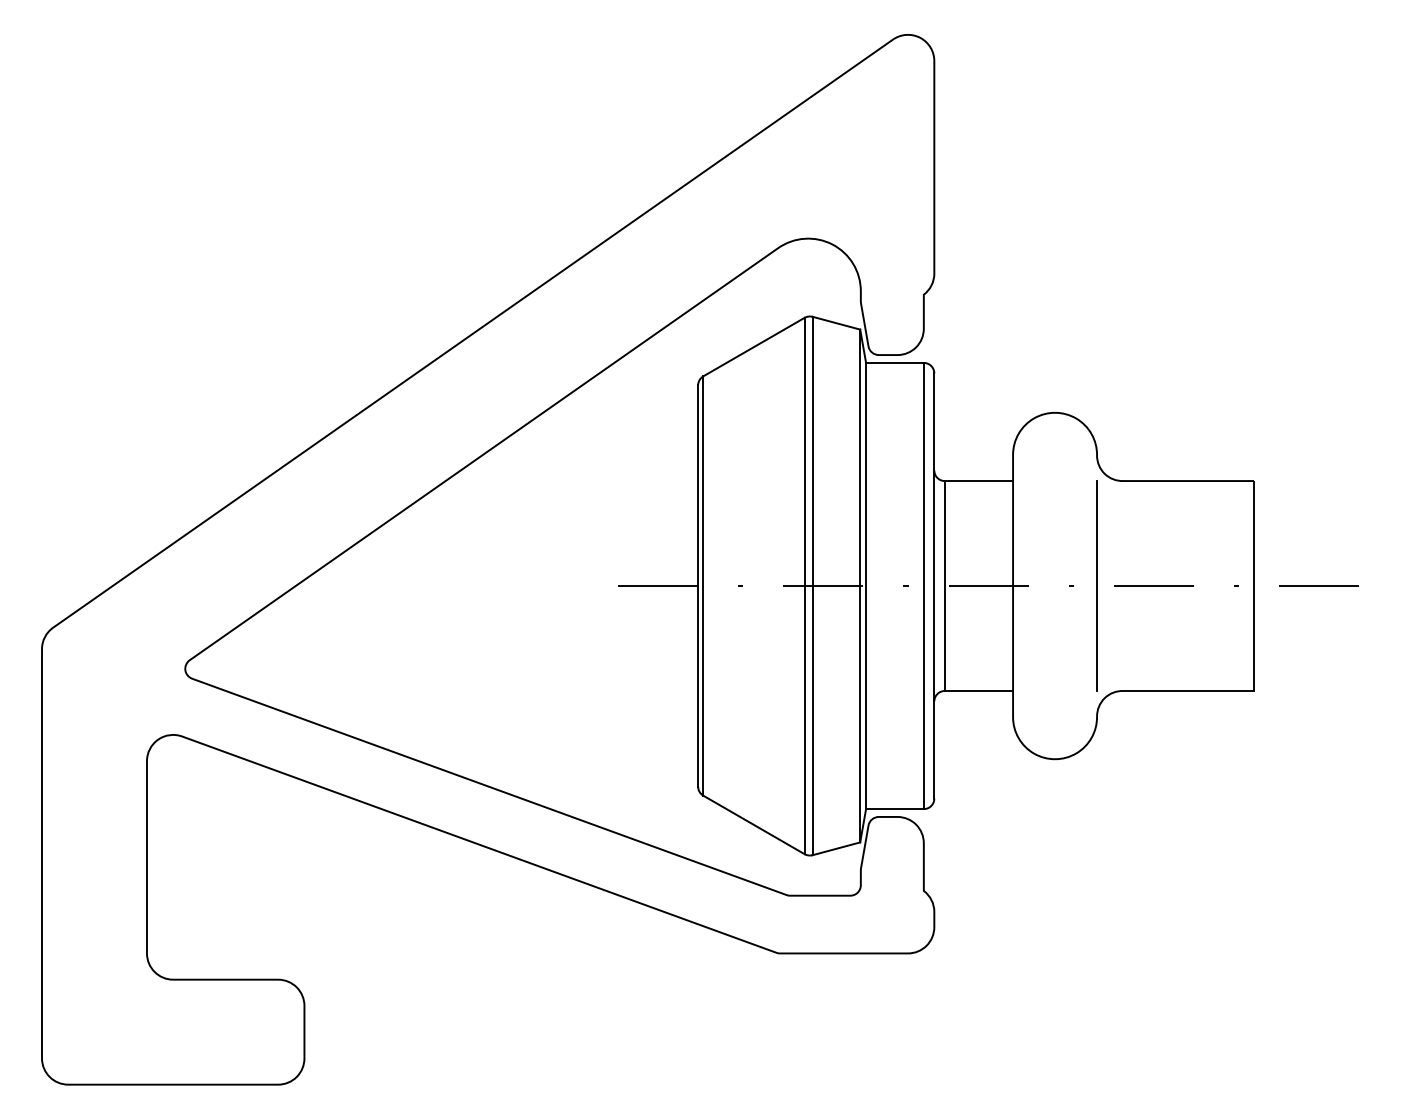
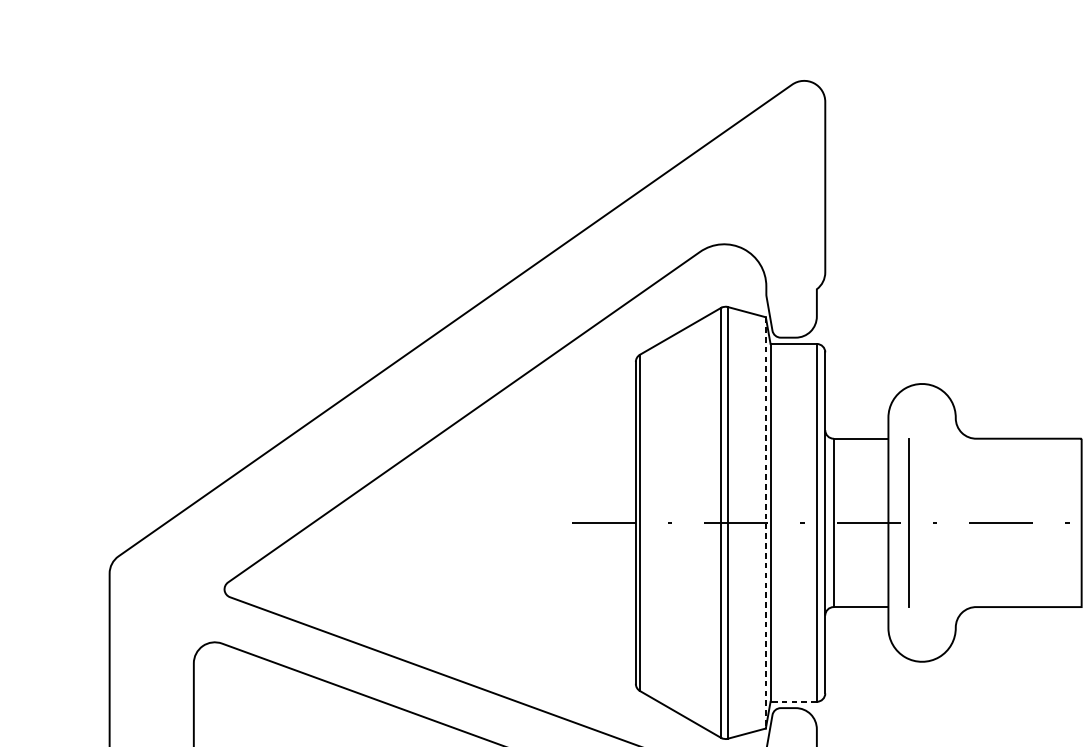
line: (1096, 585) -> (908, 522), moved
line: (860, 586) -> (766, 523), solid -> dashed
line: (894, 809) -> (793, 702), solid -> dashed

